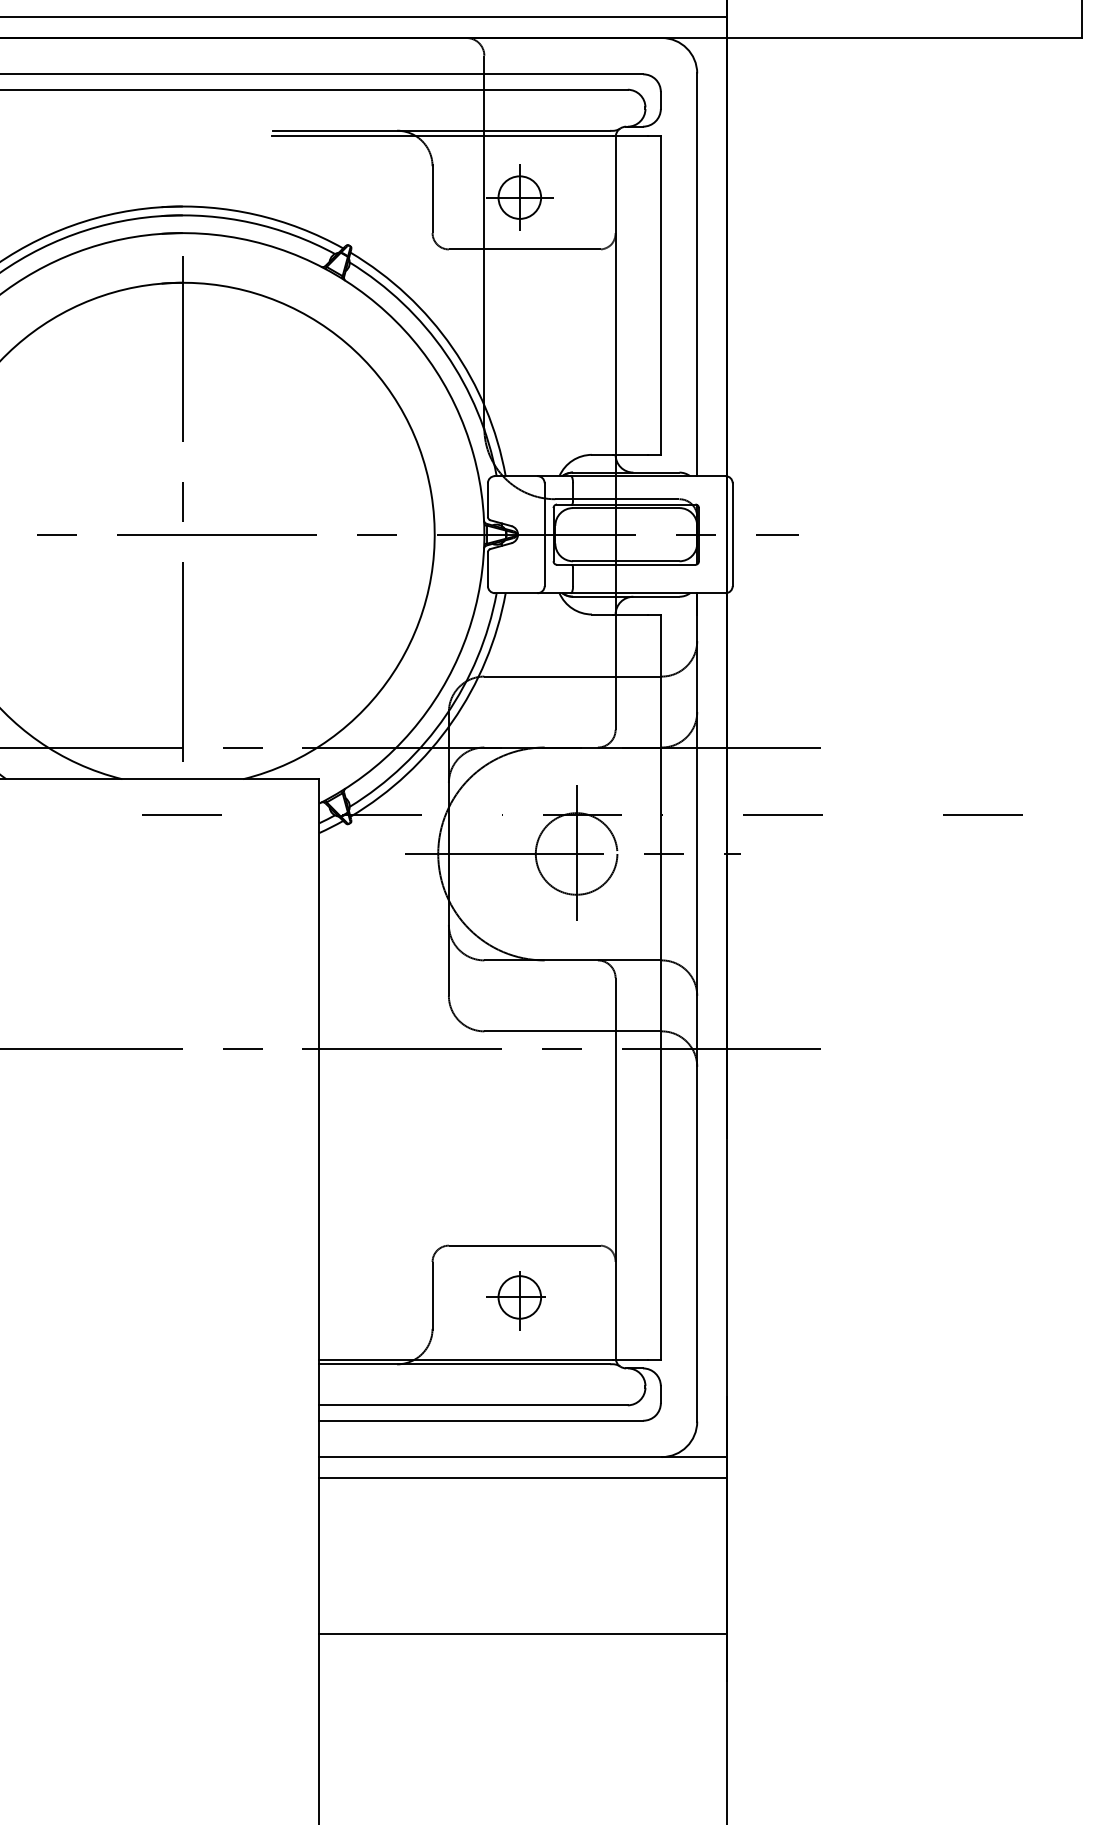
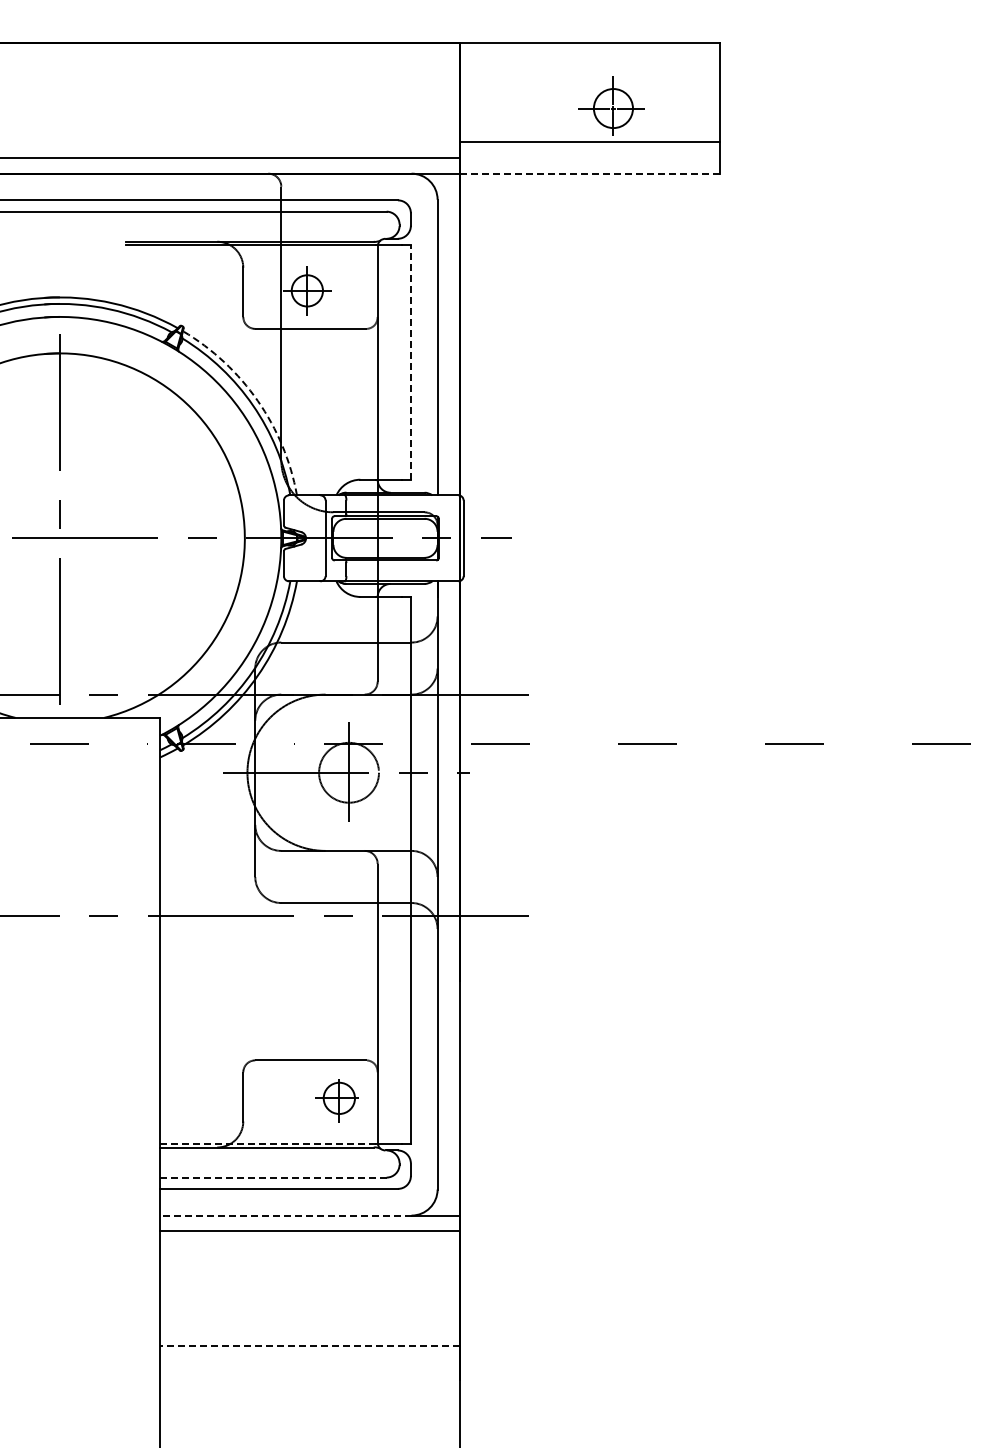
line: (905, 37) -> (590, 173), solid -> dashed
line: (660, 295) -> (410, 362), solid -> dashed
arc: (451, 346) -> (257, 400), solid -> dashed
part: (515, 1300) -> (336, 1100), moved
line: (465, 1358) -> (267, 1143), solid -> dashed
line: (472, 1405) -> (272, 1177), solid -> dashed
line: (490, 1456) -> (285, 1215), solid -> dashed
line: (522, 1634) -> (309, 1345), solid -> dashed

